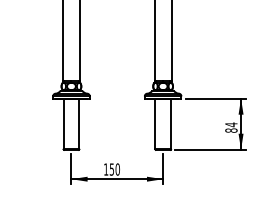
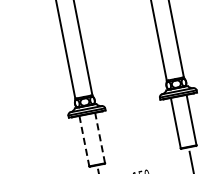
line: (79, 123) -> (100, 137), solid -> dashed
line: (63, 124) -> (84, 141), solid -> dashed

